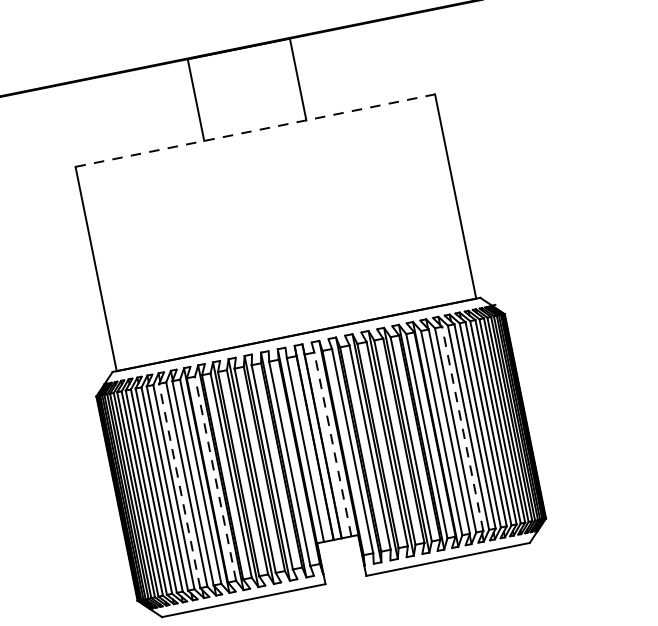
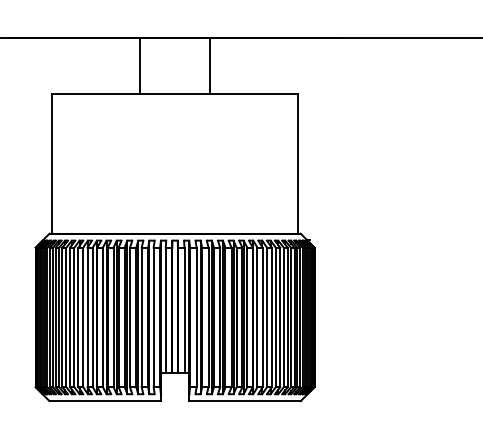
line: (255, 131) -> (175, 94), dashed -> solid
line: (462, 429) -> (271, 317), dashed -> solid
line: (332, 444) -> (184, 310), dashed -> solid
line: (214, 479) -> (102, 317), dashed -> solid
line: (179, 486) -> (78, 317), dashed -> solid

